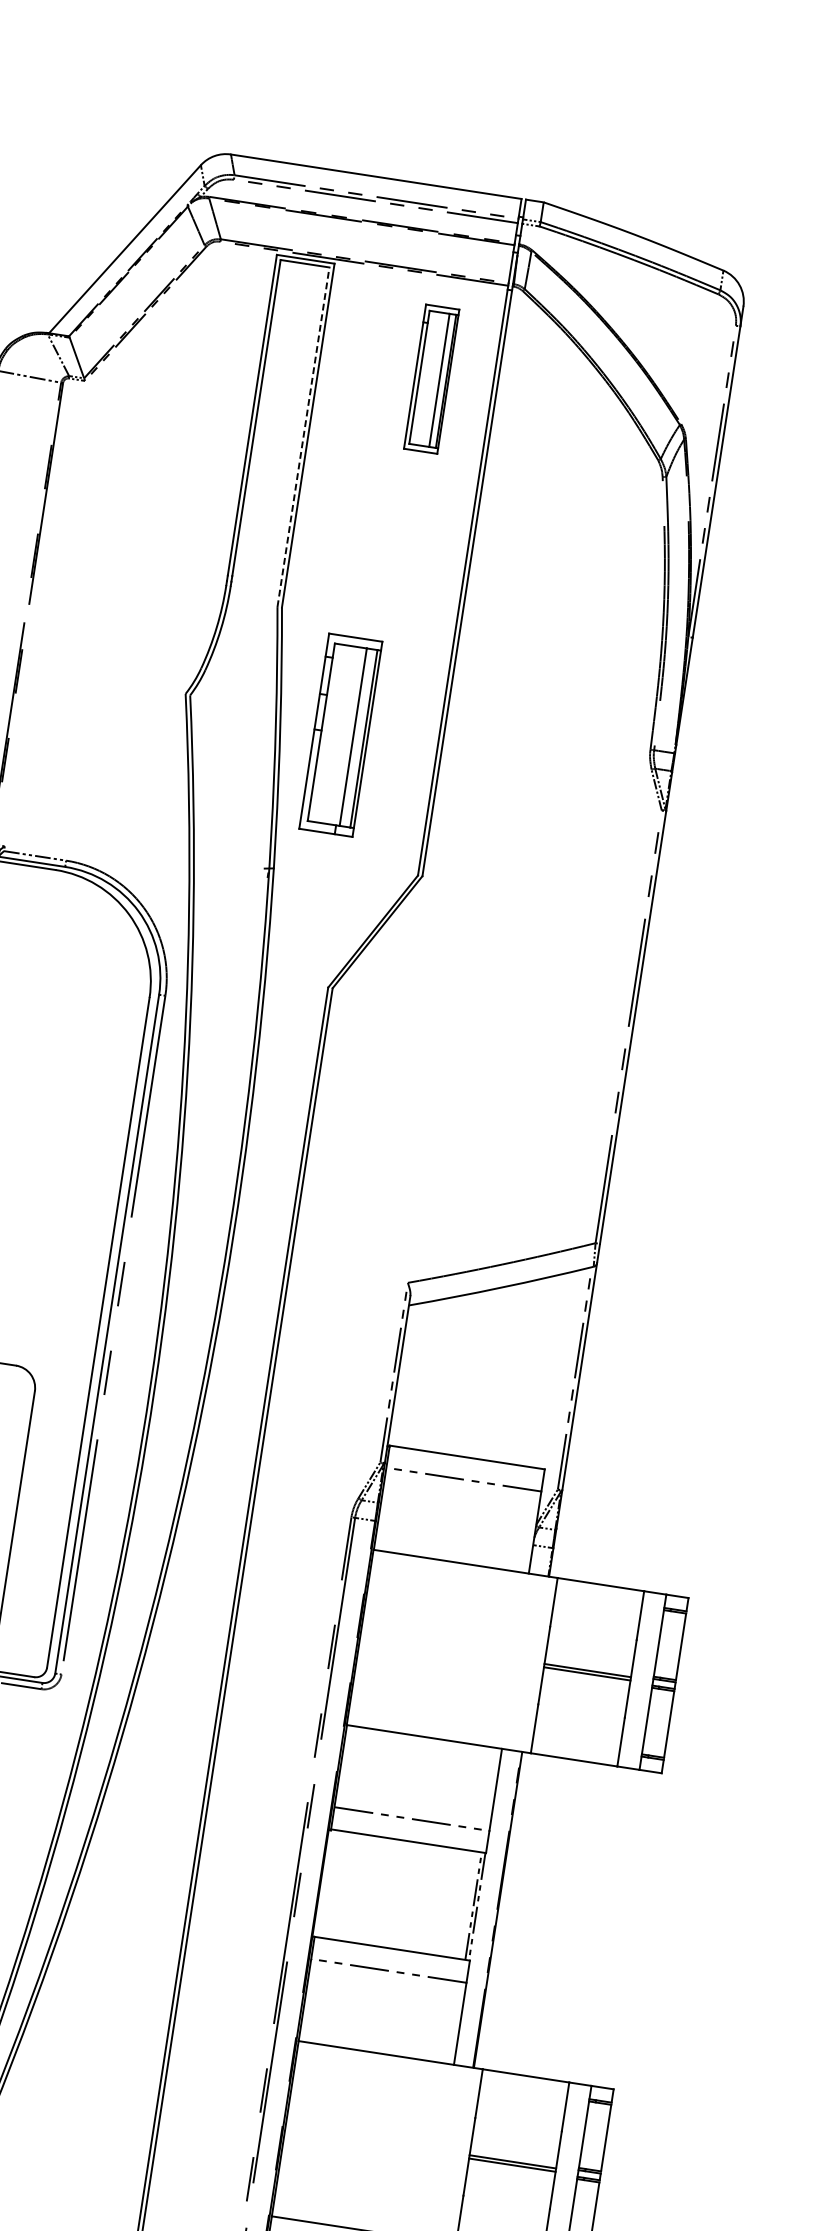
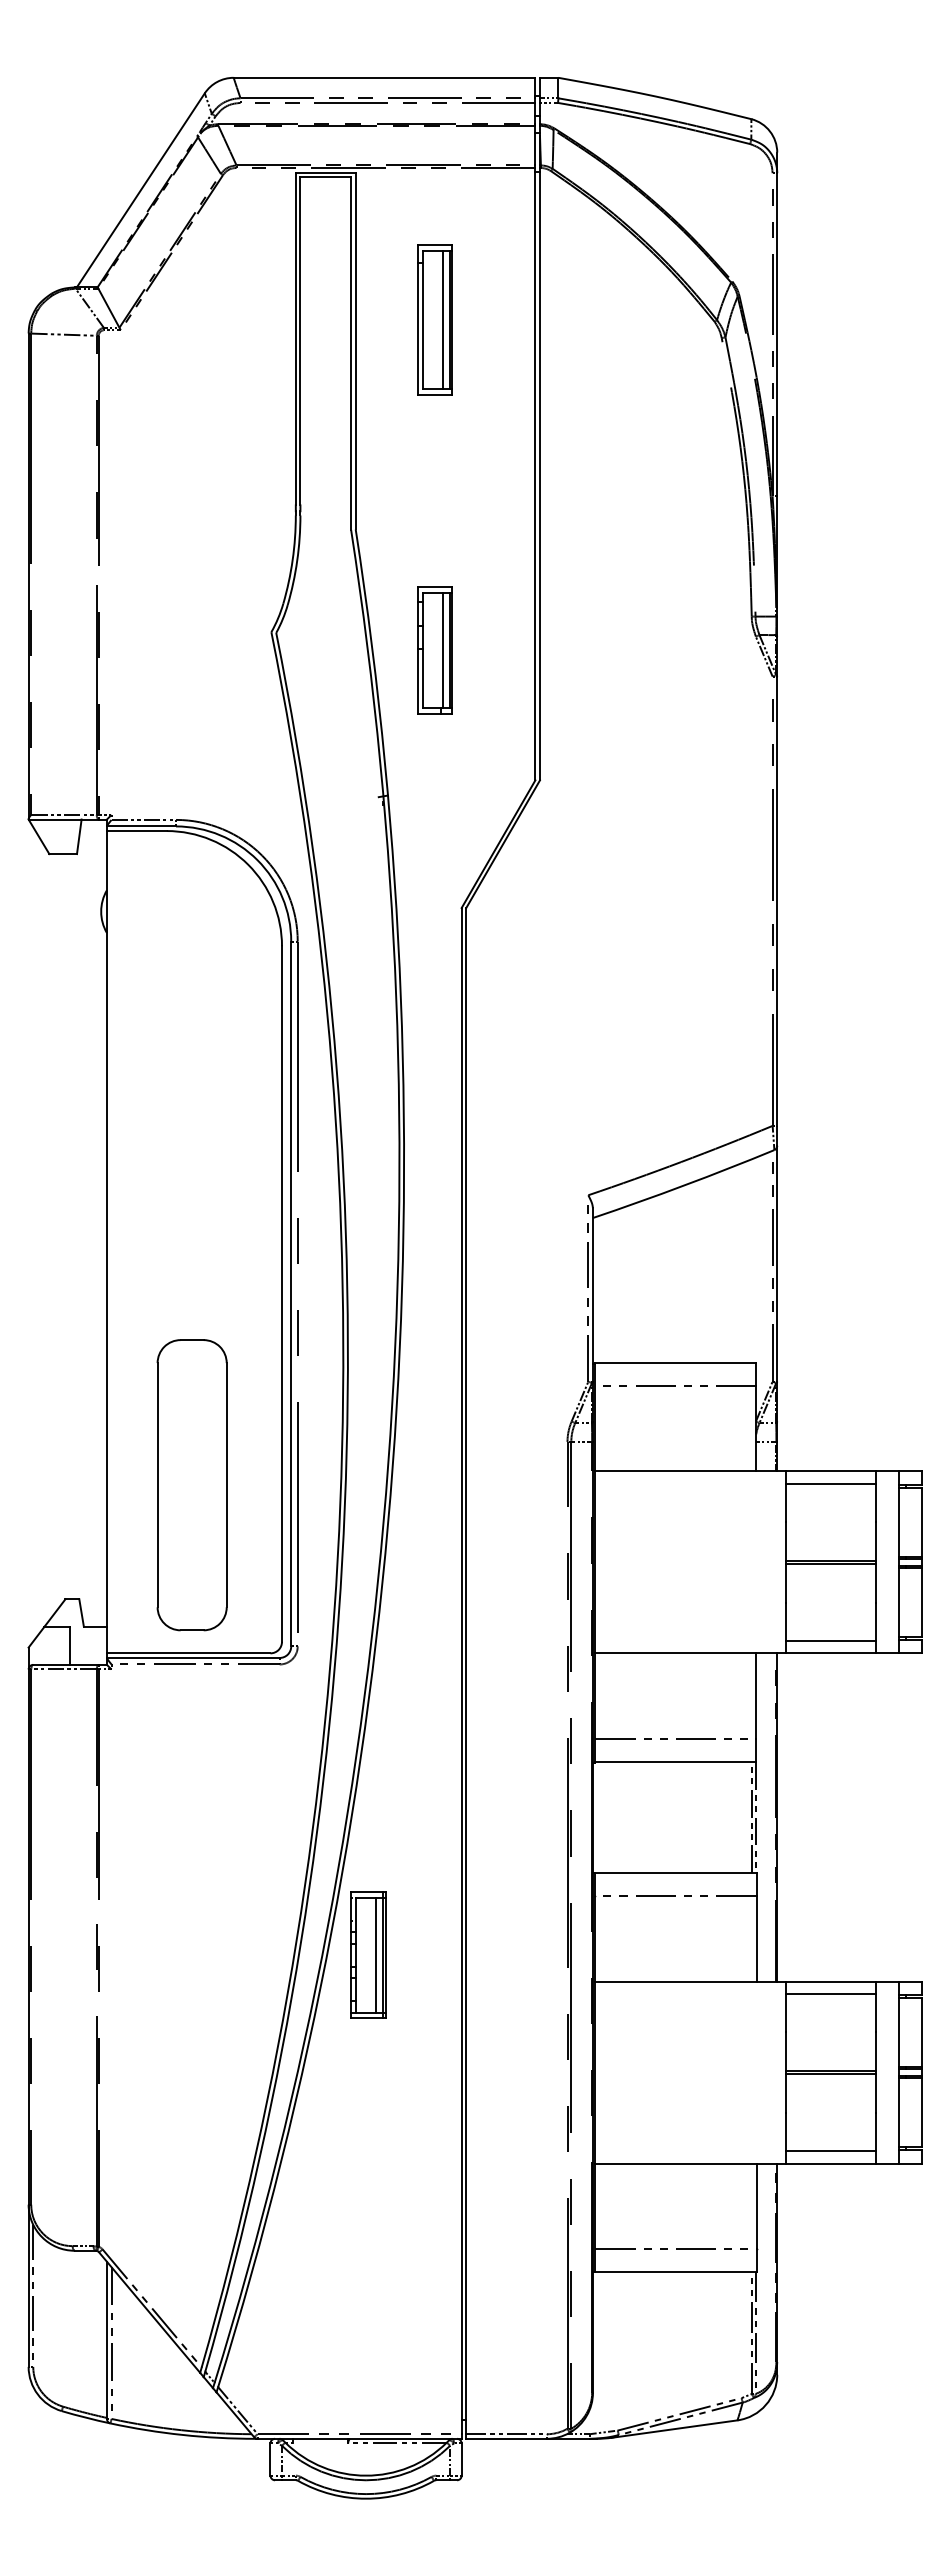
part: (431, 378) -> (434, 319), moved
line: (303, 437) -> (351, 353), dashed -> solid
part: (340, 735) -> (434, 650), size x0.62
line: (598, 1596) -> (830, 1483), added
line: (575, 1748) -> (830, 1641), added
part: (84, 1981) -> (368, 1954), added
line: (524, 2087) -> (831, 1993), added

